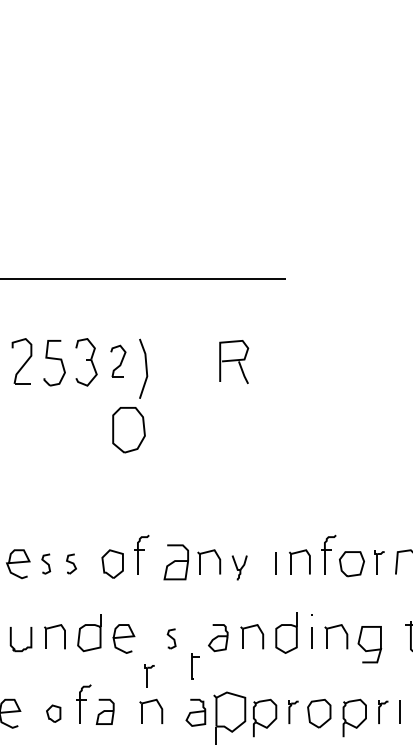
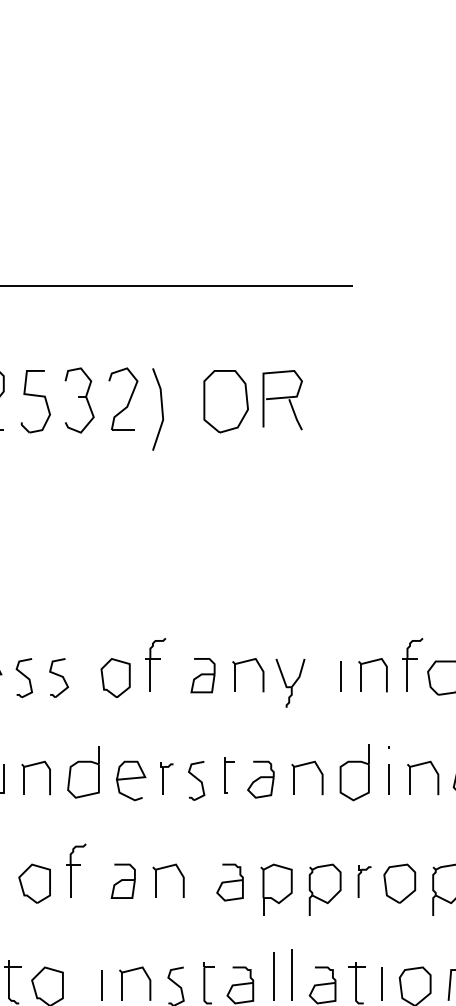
part: (118, 361) -> (123, 399), size x1.43
part: (128, 430) -> (225, 402), moved
part: (175, 562) -> (202, 675), size x0.71
part: (45, 563) -> (23, 677), size x1.43
part: (71, 563) -> (59, 677), size x1.43
part: (239, 567) -> (290, 682), size x1.43
part: (171, 638) -> (196, 780), size x1.43
part: (195, 666) -> (229, 774), moved
part: (149, 675) -> (166, 777), moved
part: (104, 711) -> (122, 880), moved
part: (53, 713) -> (34, 883), size x1.67
part: (229, 717) -> (276, 888), size x0.71

